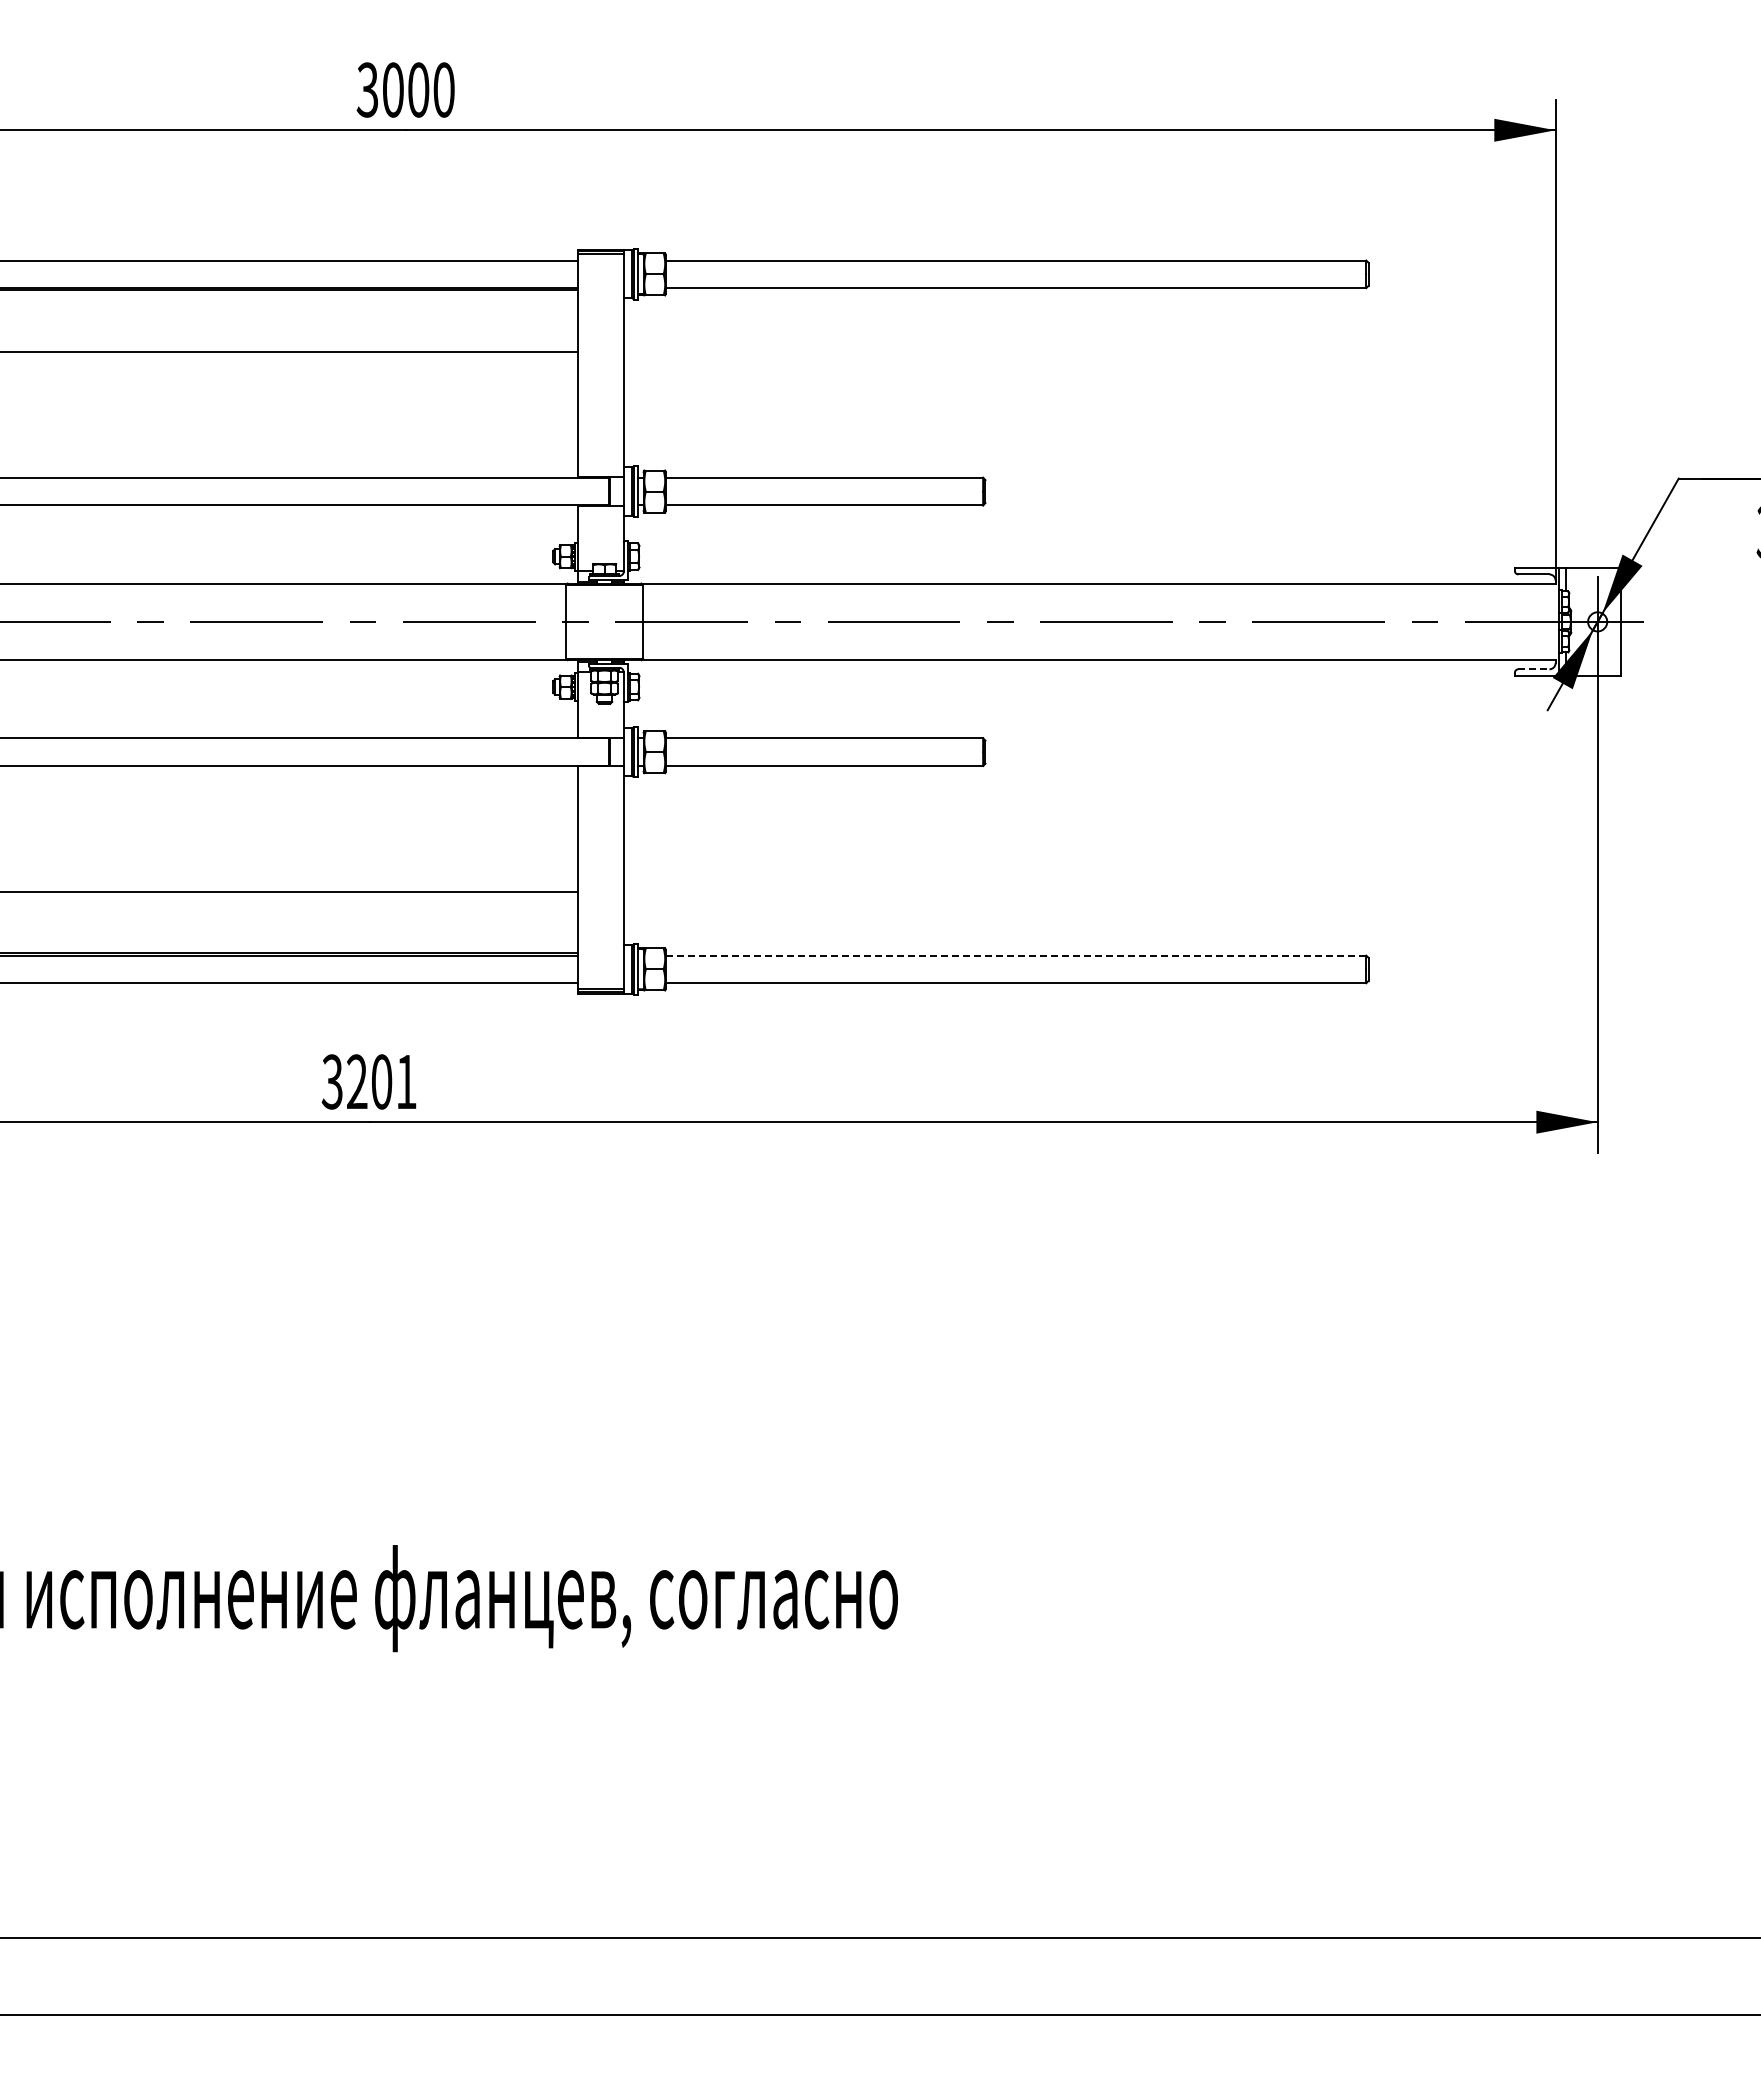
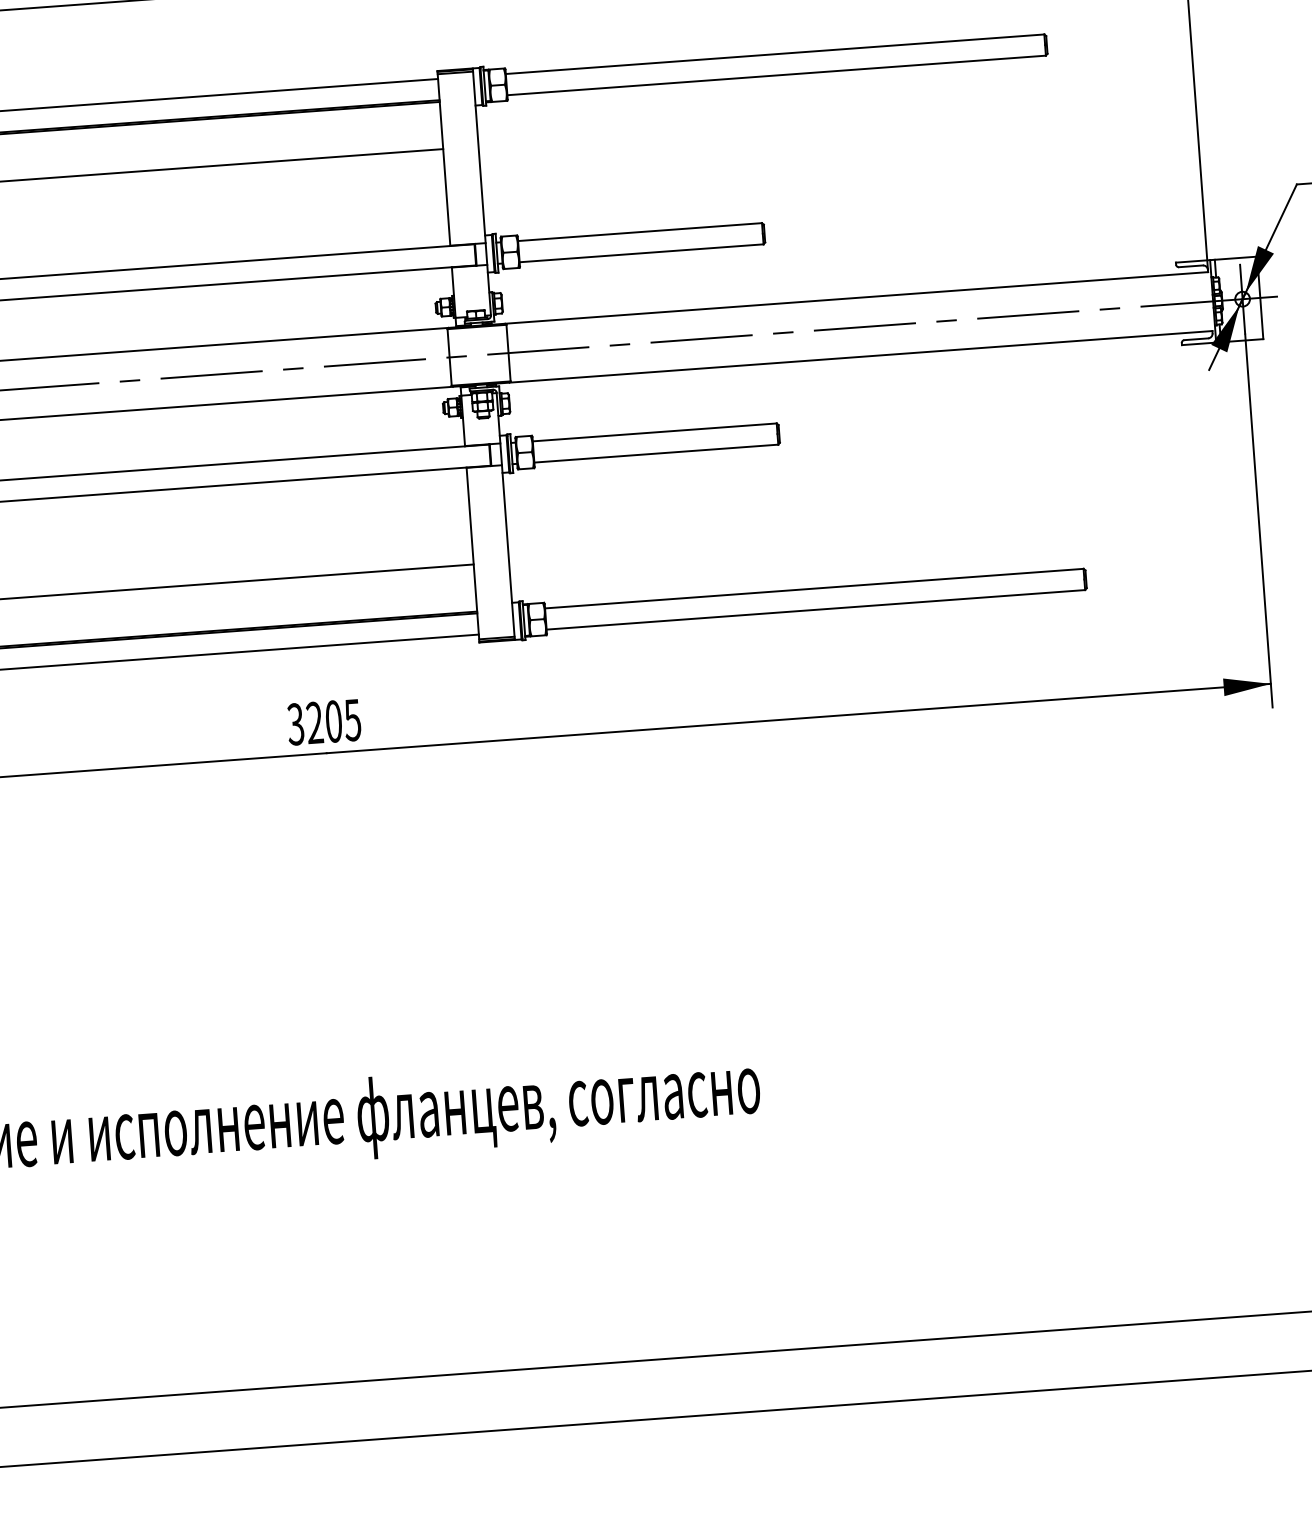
line: (1533, 669) -> (1195, 339), dashed -> solid
line: (1016, 955) -> (814, 588), dashed -> solid
text: (405, 1082) -> (352, 720), 3201 -> 3205

